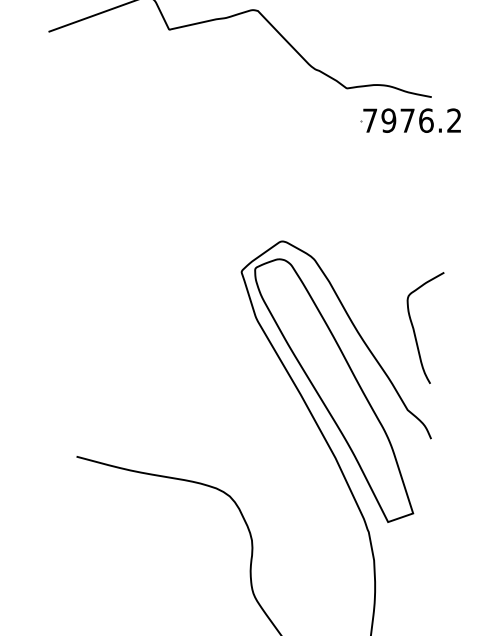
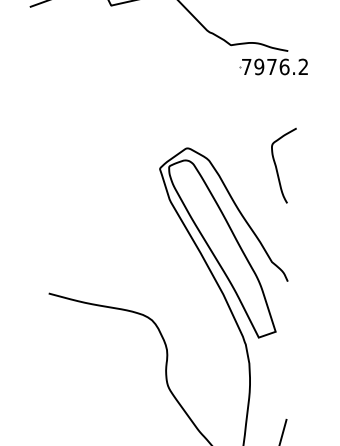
curve: (415, 330) -> (277, 167), moved

